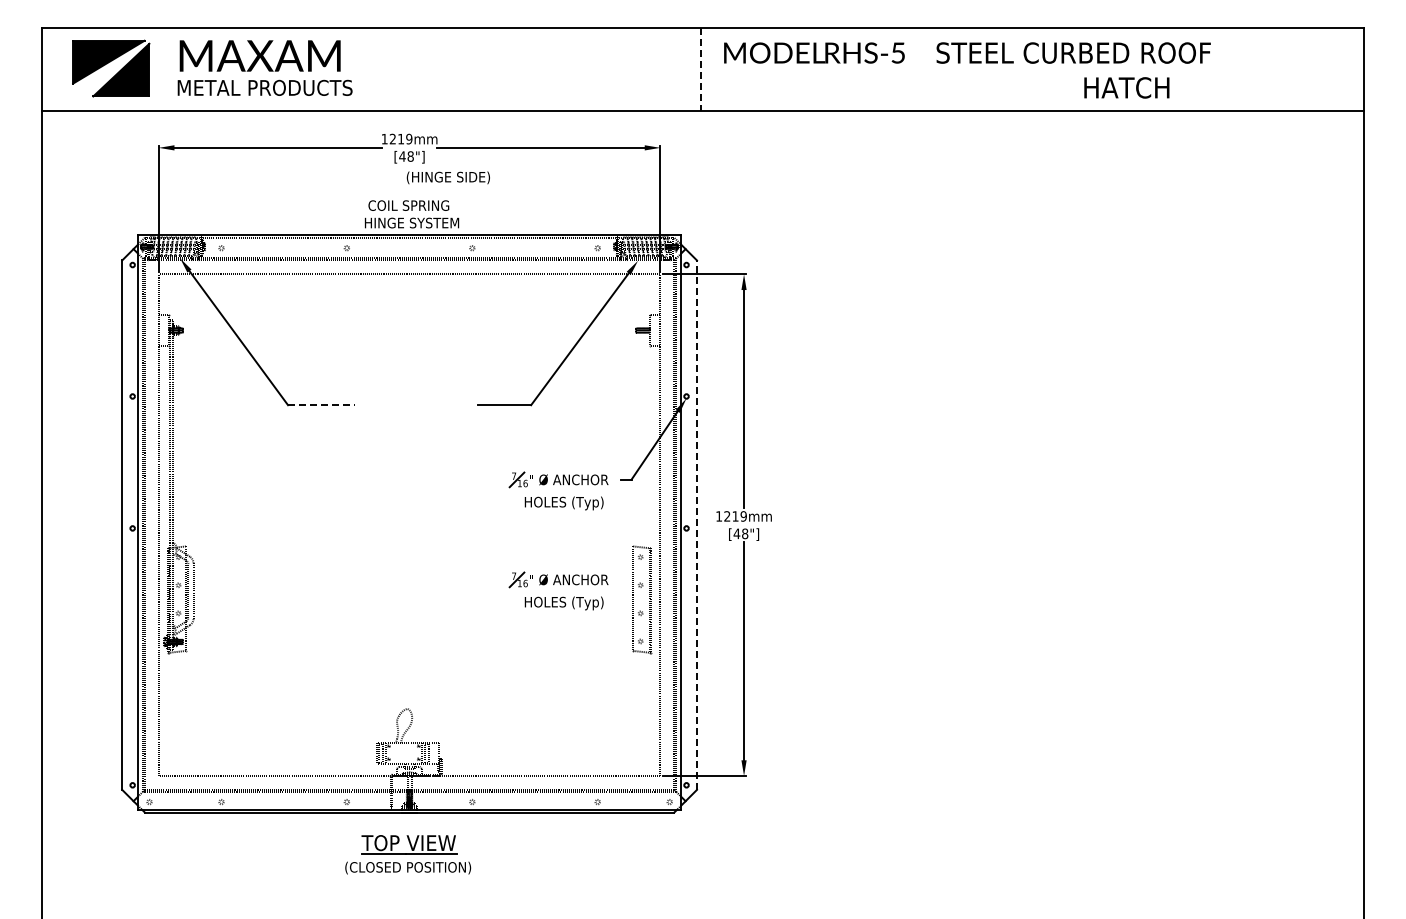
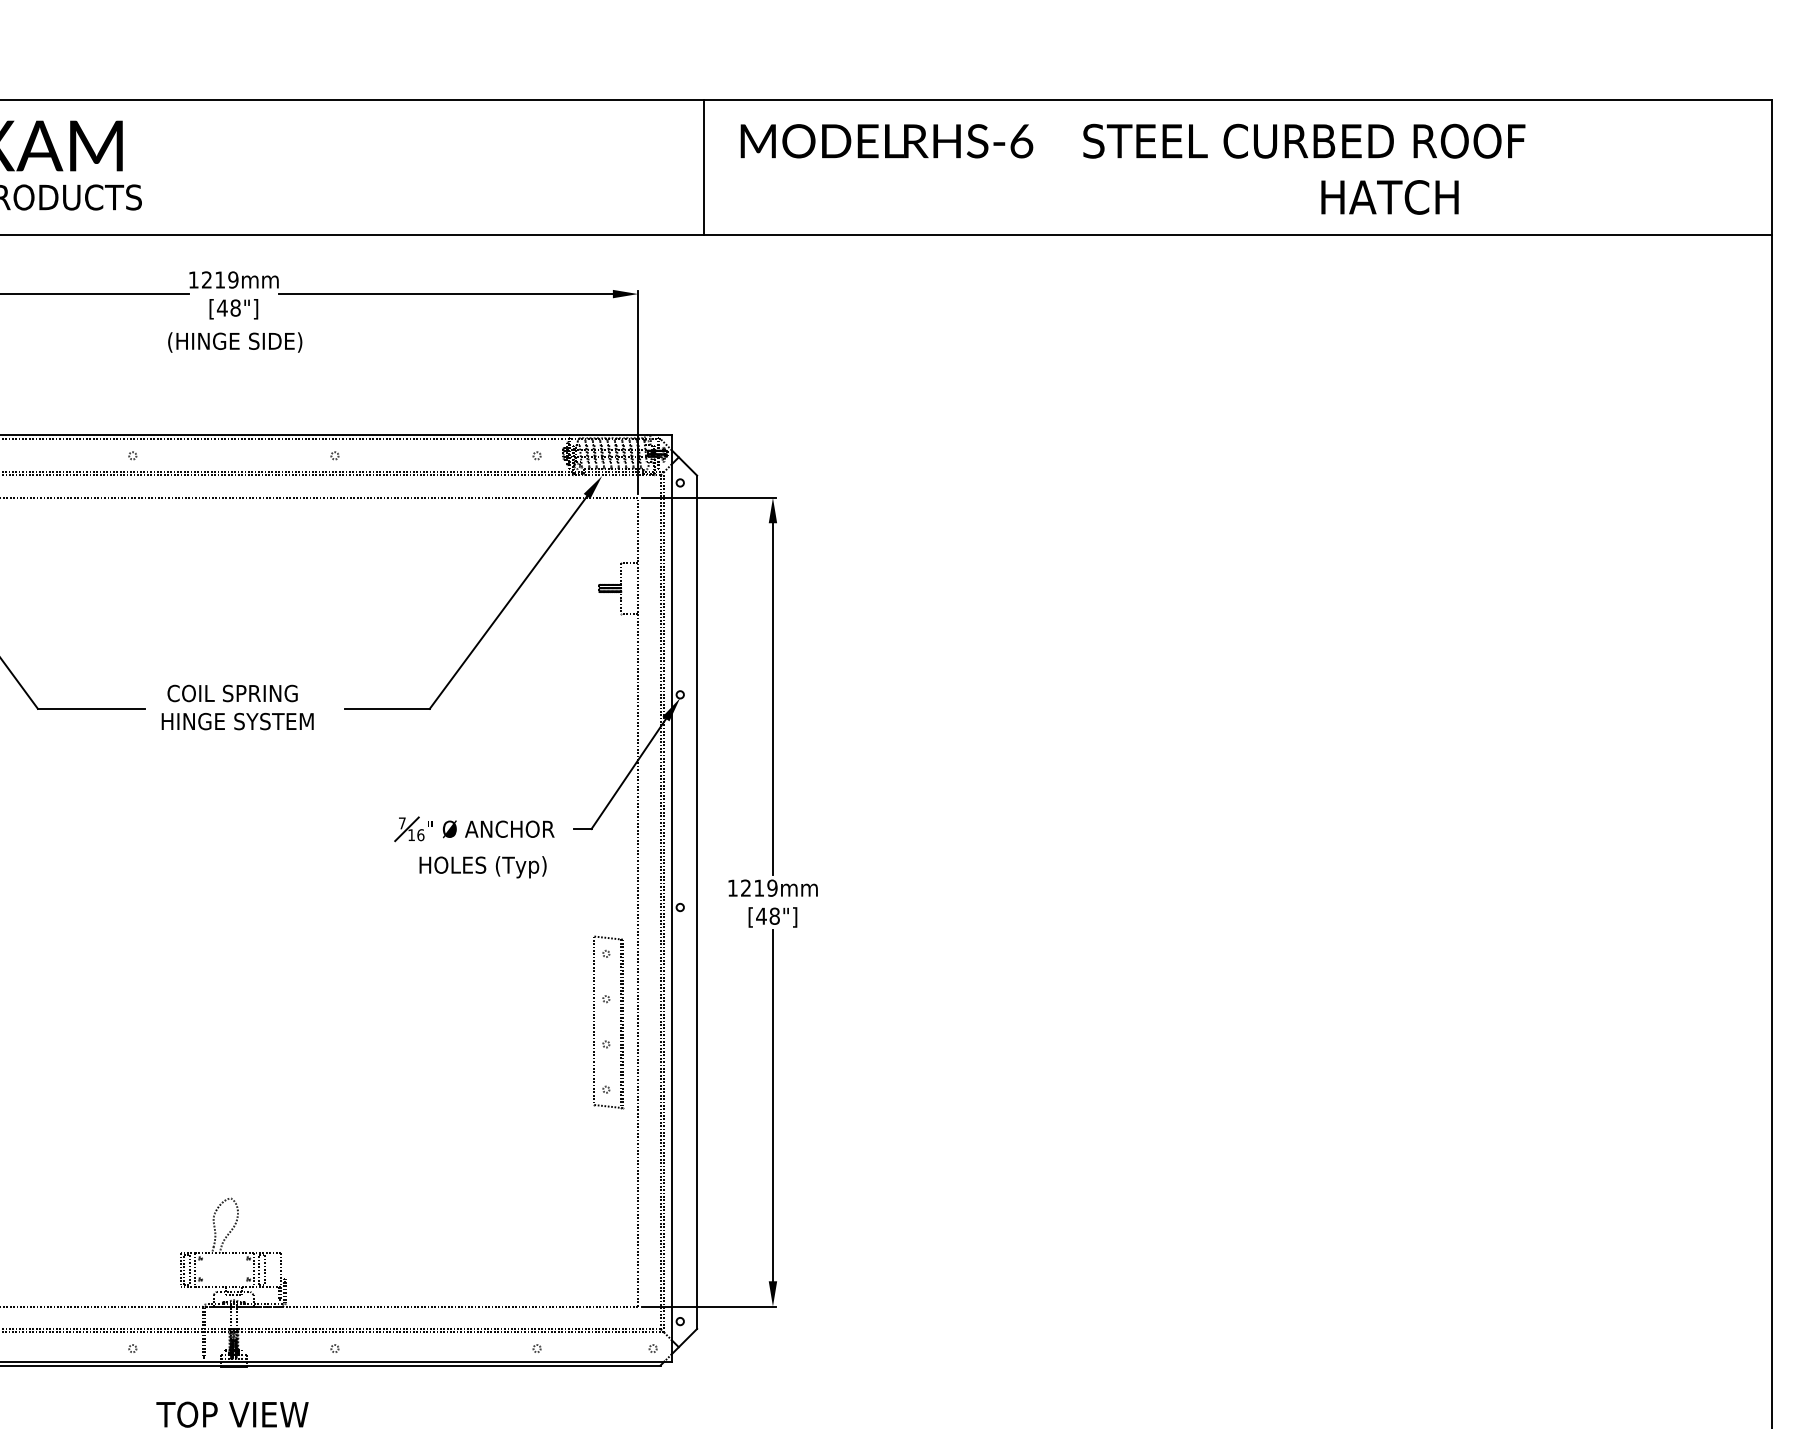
text: (898, 52) -> (1021, 140), RHS-5 -> RHS-6
line: (701, 69) -> (704, 167), dashed -> solid
text: (447, 177) -> (233, 341), moved
text: (411, 214) -> (236, 707), moved
line: (321, 405) -> (91, 709), dashed -> solid
line: (697, 525) -> (697, 902), dashed -> solid
part: (560, 584) -> (477, 997), removed

